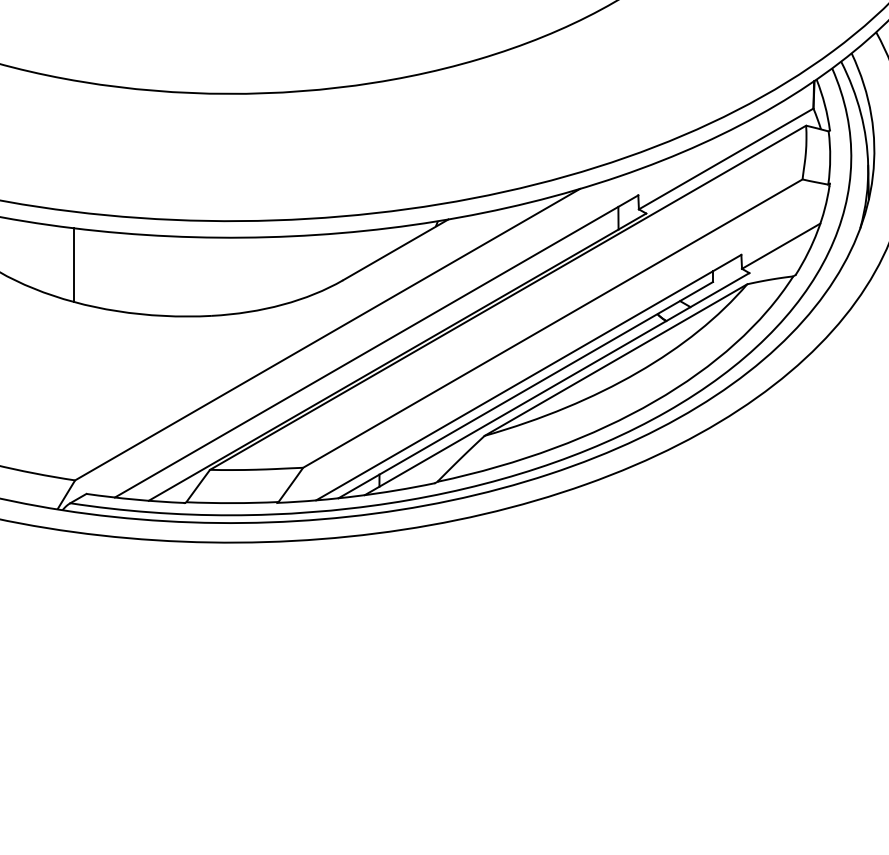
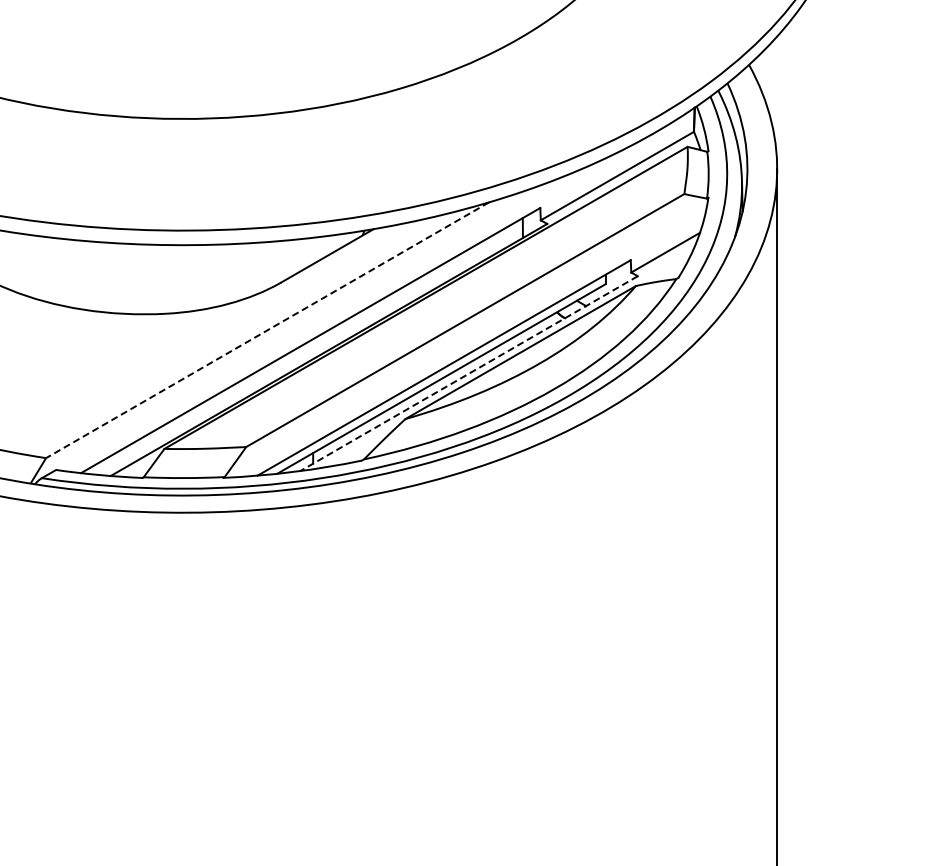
line: (74, 264) -> (45, 268), removed
line: (327, 334) -> (267, 330), solid -> dashed
line: (557, 383) -> (469, 373), solid -> dashed

